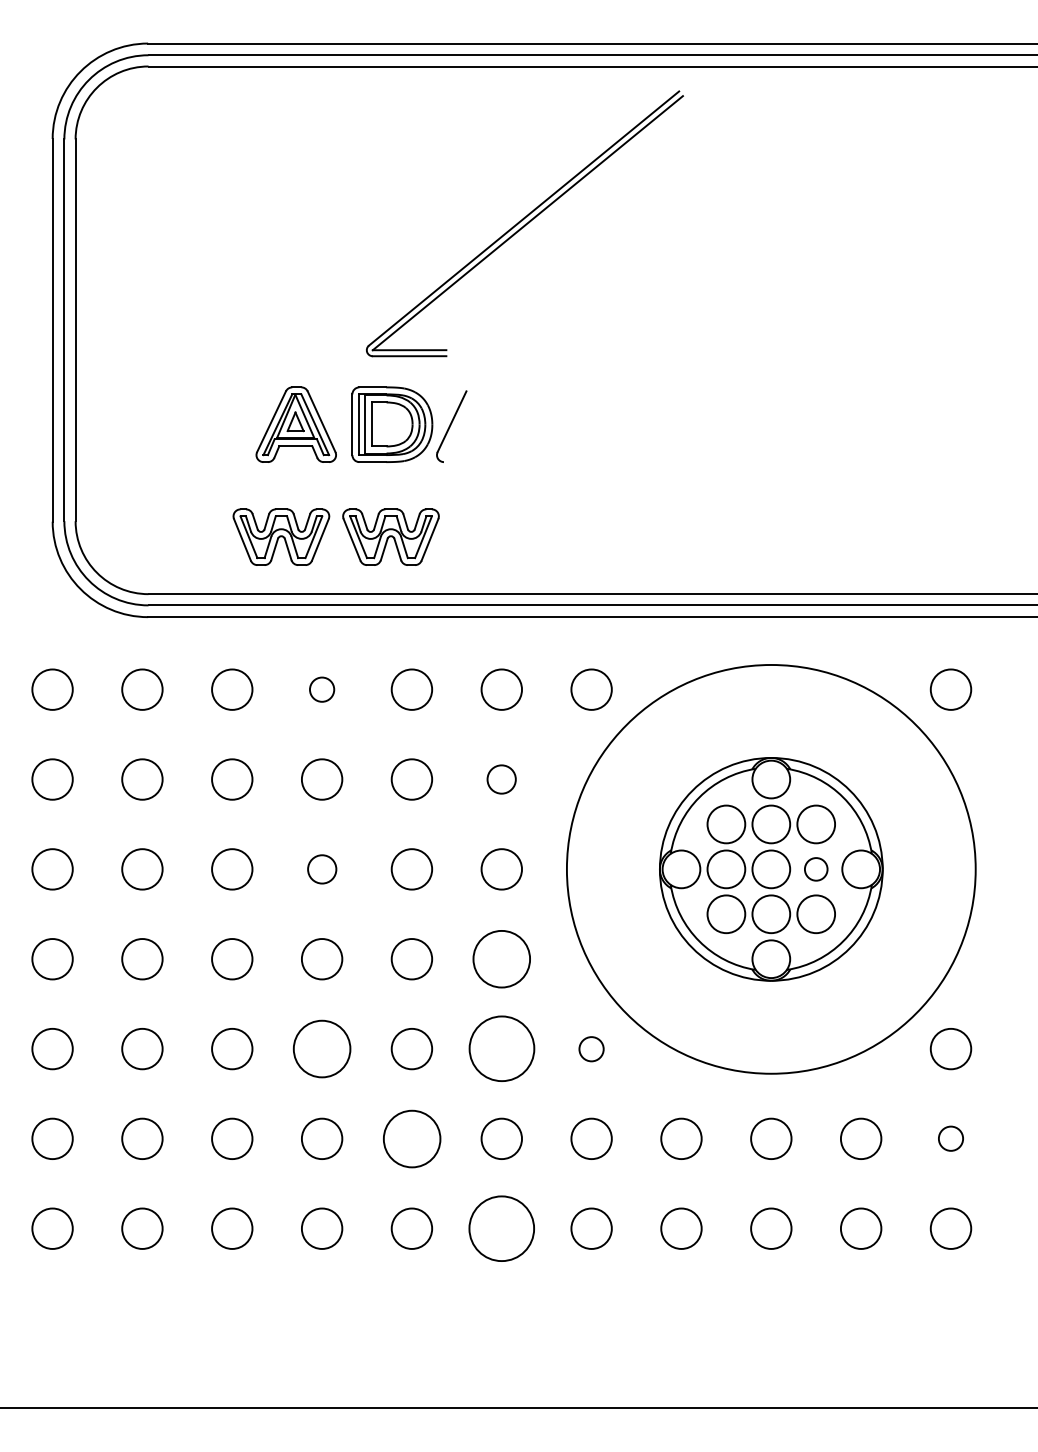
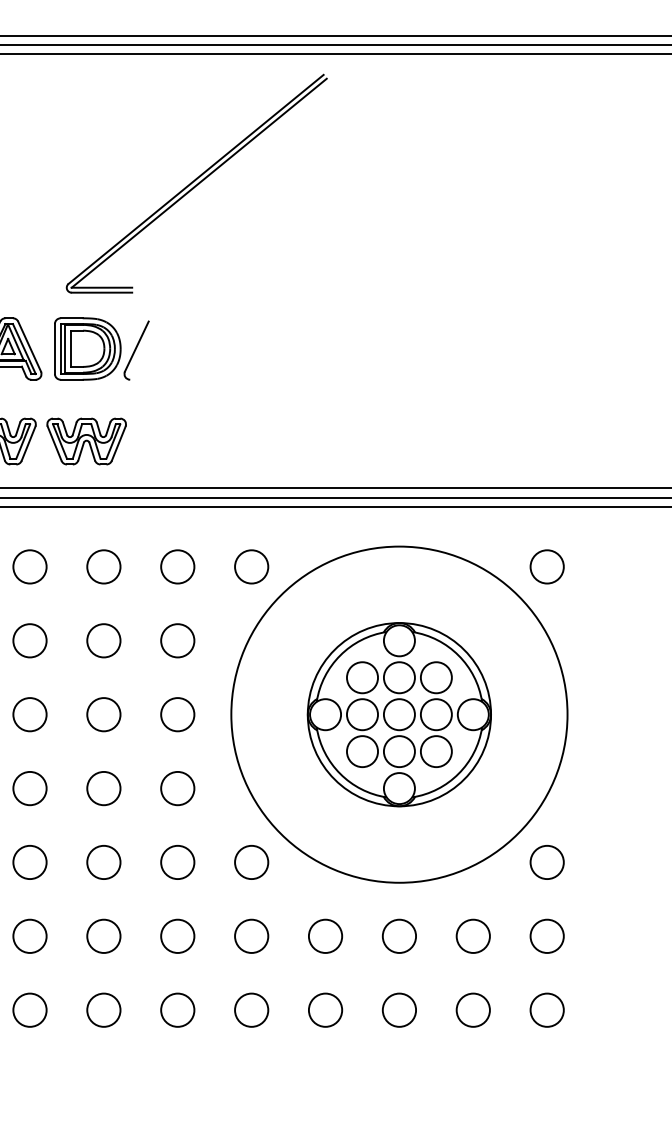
circle: (321, 689) -> (29, 566), size x1.67
circle: (501, 779) -> (177, 640), size x1.43
circle: (322, 869) -> (30, 714), size x1.43
circle: (816, 869) -> (436, 714), size x1.67
circle: (501, 959) -> (177, 788), size x0.71
circle: (321, 1048) -> (29, 861), size x0.71
circle: (501, 1049) -> (177, 862), size x0.62
circle: (591, 1049) -> (251, 862), size x1.67
circle: (411, 1138) -> (103, 936), size x0.71
circle: (950, 1138) -> (546, 936), size x1.67
circle: (501, 1228) -> (177, 1010), size x0.62

